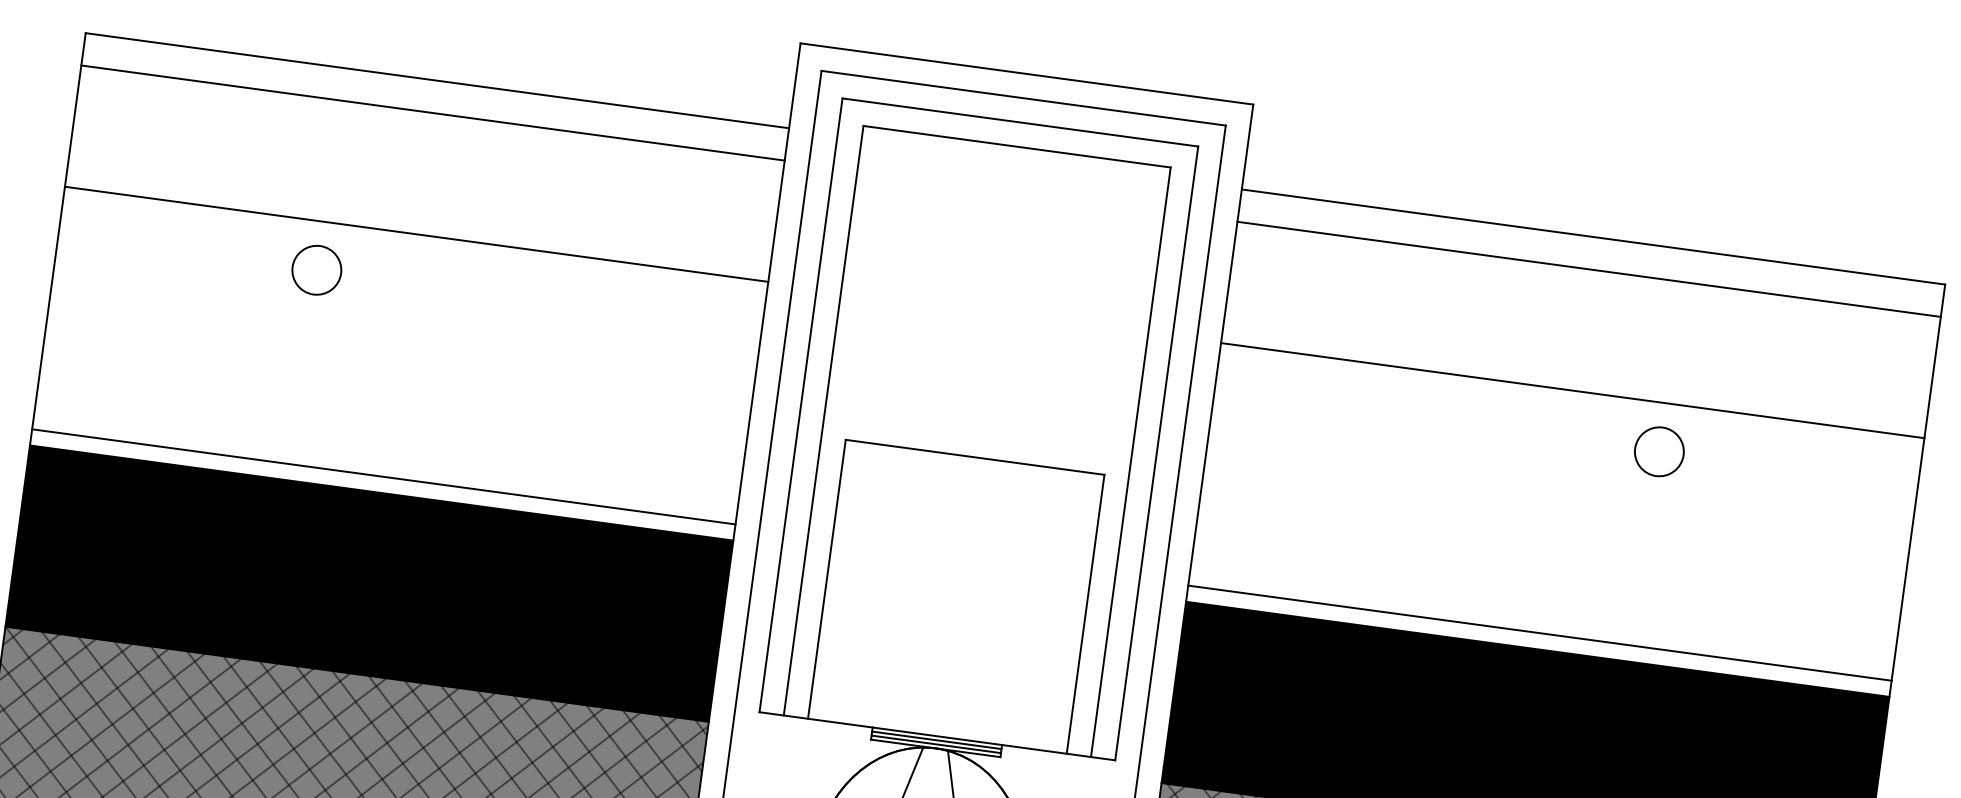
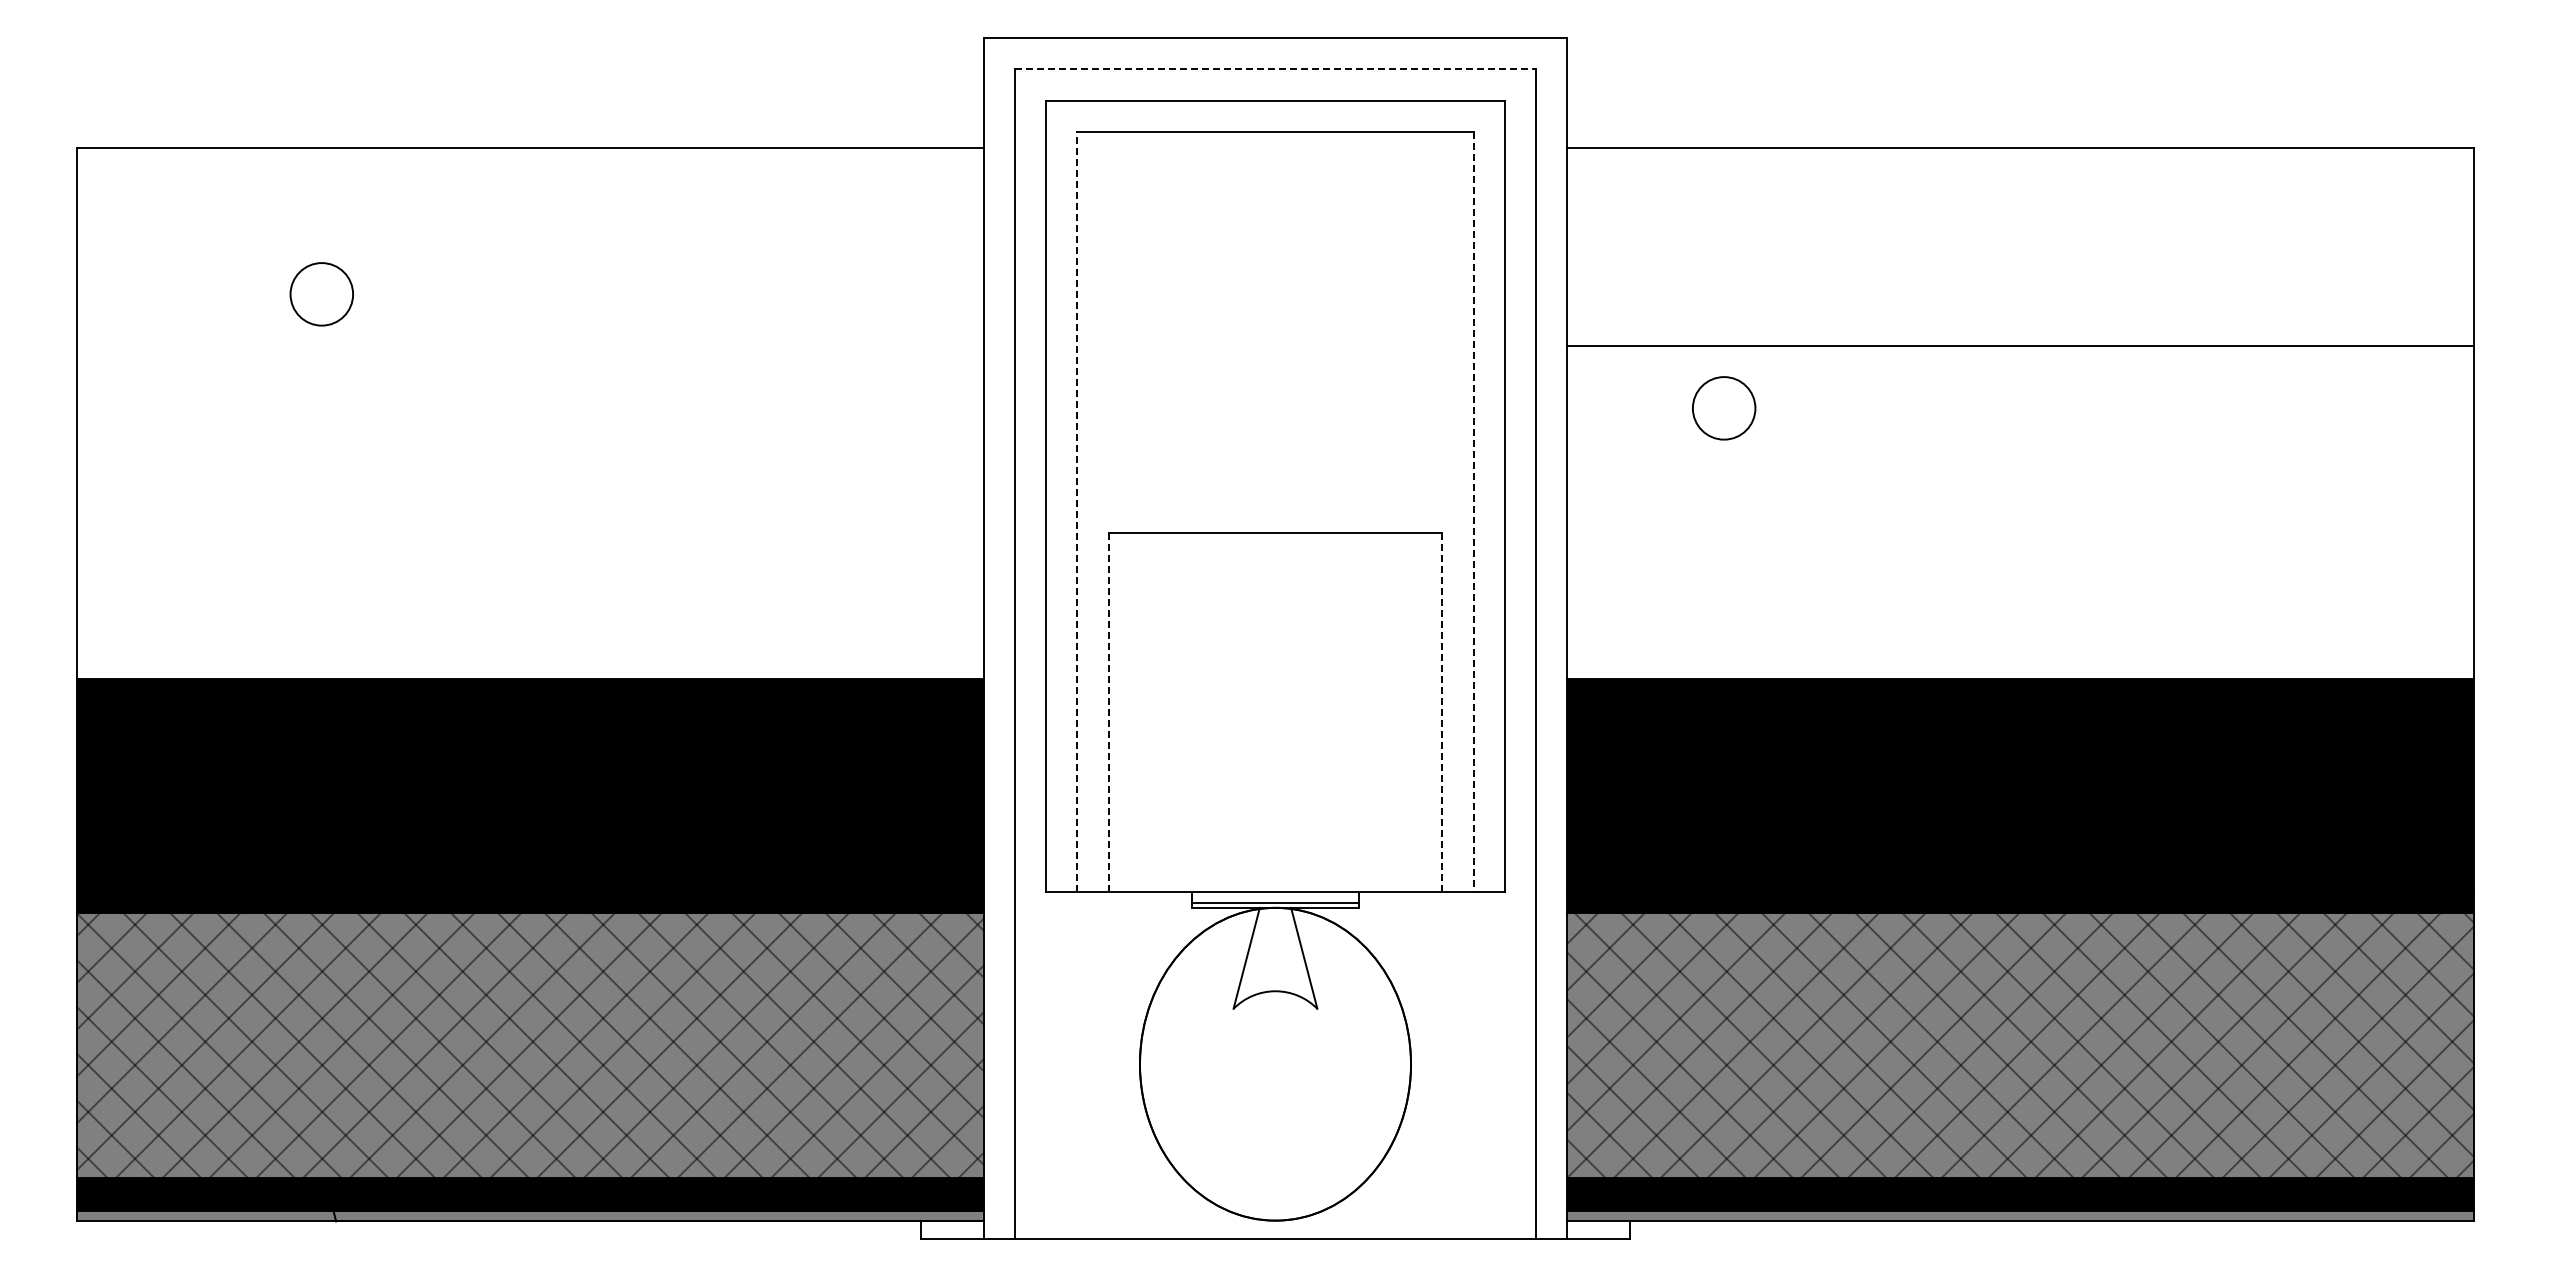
line: (1023, 98) -> (1275, 69), solid -> dashed
line: (432, 113) -> (529, 189), removed
line: (416, 234) -> (529, 345), removed
line: (1588, 269) -> (2020, 189), removed
circle: (316, 270) -> (321, 294), moved
line: (823, 420) -> (1077, 511), solid -> dashed
circle: (1659, 451) -> (1724, 408), moved
line: (1130, 462) -> (1473, 512), solid -> dashed
line: (383, 476) -> (529, 658), removed
line: (826, 579) -> (1108, 712), solid -> dashed
line: (1085, 614) -> (1442, 712), solid -> dashed
line: (1539, 633) -> (2020, 658), removed
line: (936, 740) -> (1275, 897), removed

